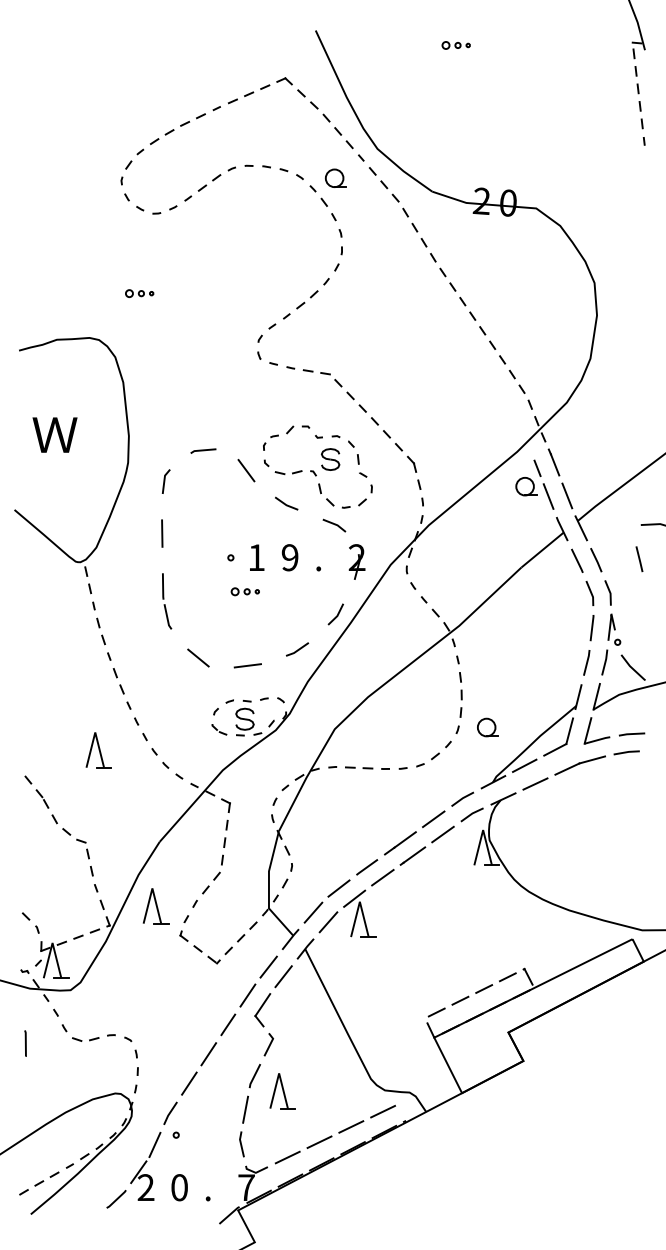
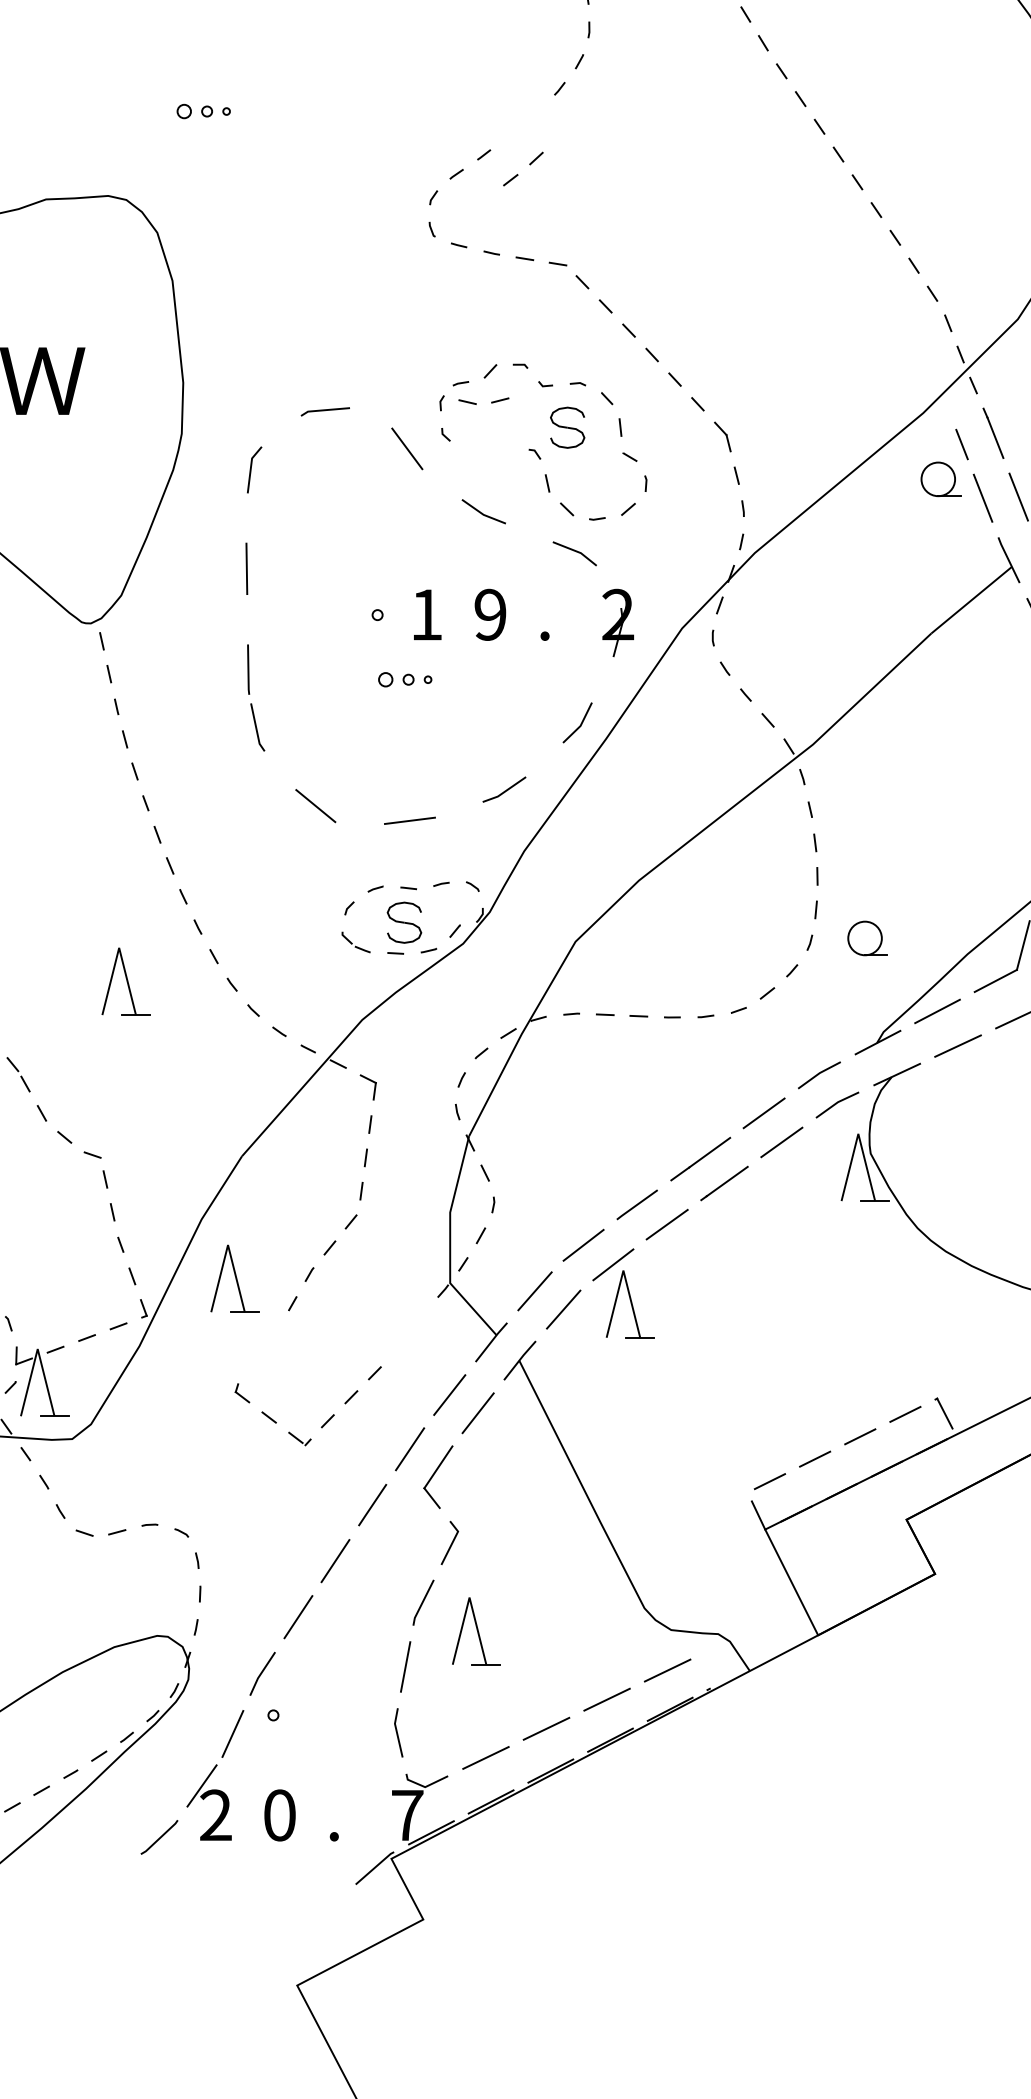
part: (307, 299) -> (523, 168), moved
part: (288, 472) -> (483, 400), moved
part: (227, 950) -> (325, 1420), moved

